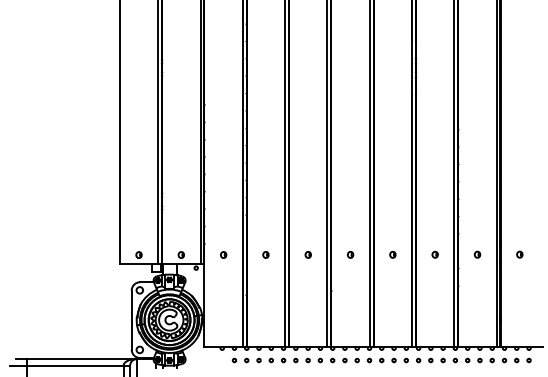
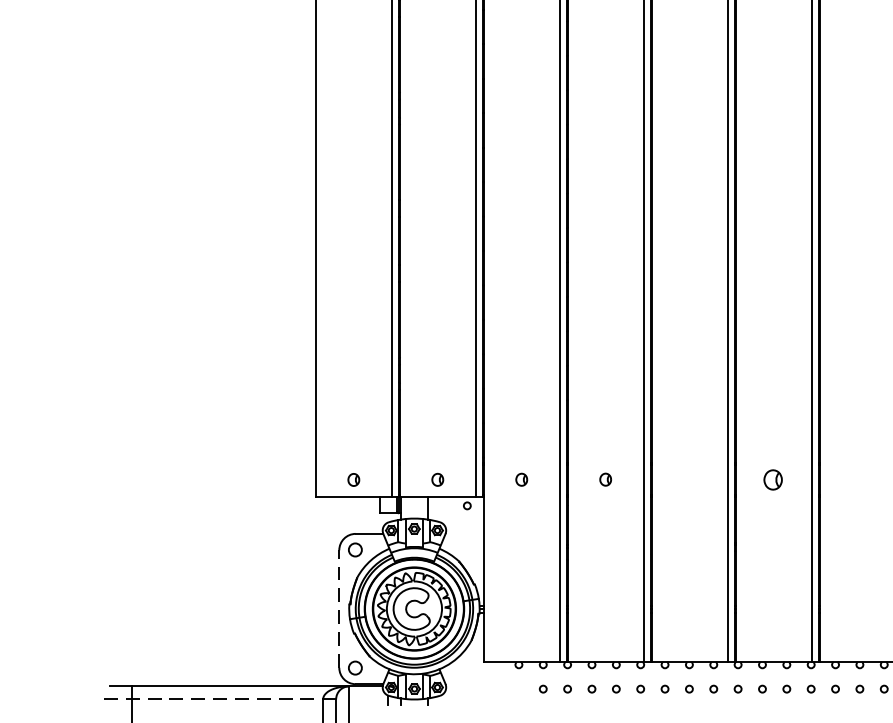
part: (307, 254) -> (688, 478), removed
part: (350, 254) -> (773, 478), size x1.6
part: (392, 254) -> (856, 478), removed
line: (131, 320) -> (338, 609), solid -> dashed
line: (69, 365) -> (215, 699), solid -> dashed

